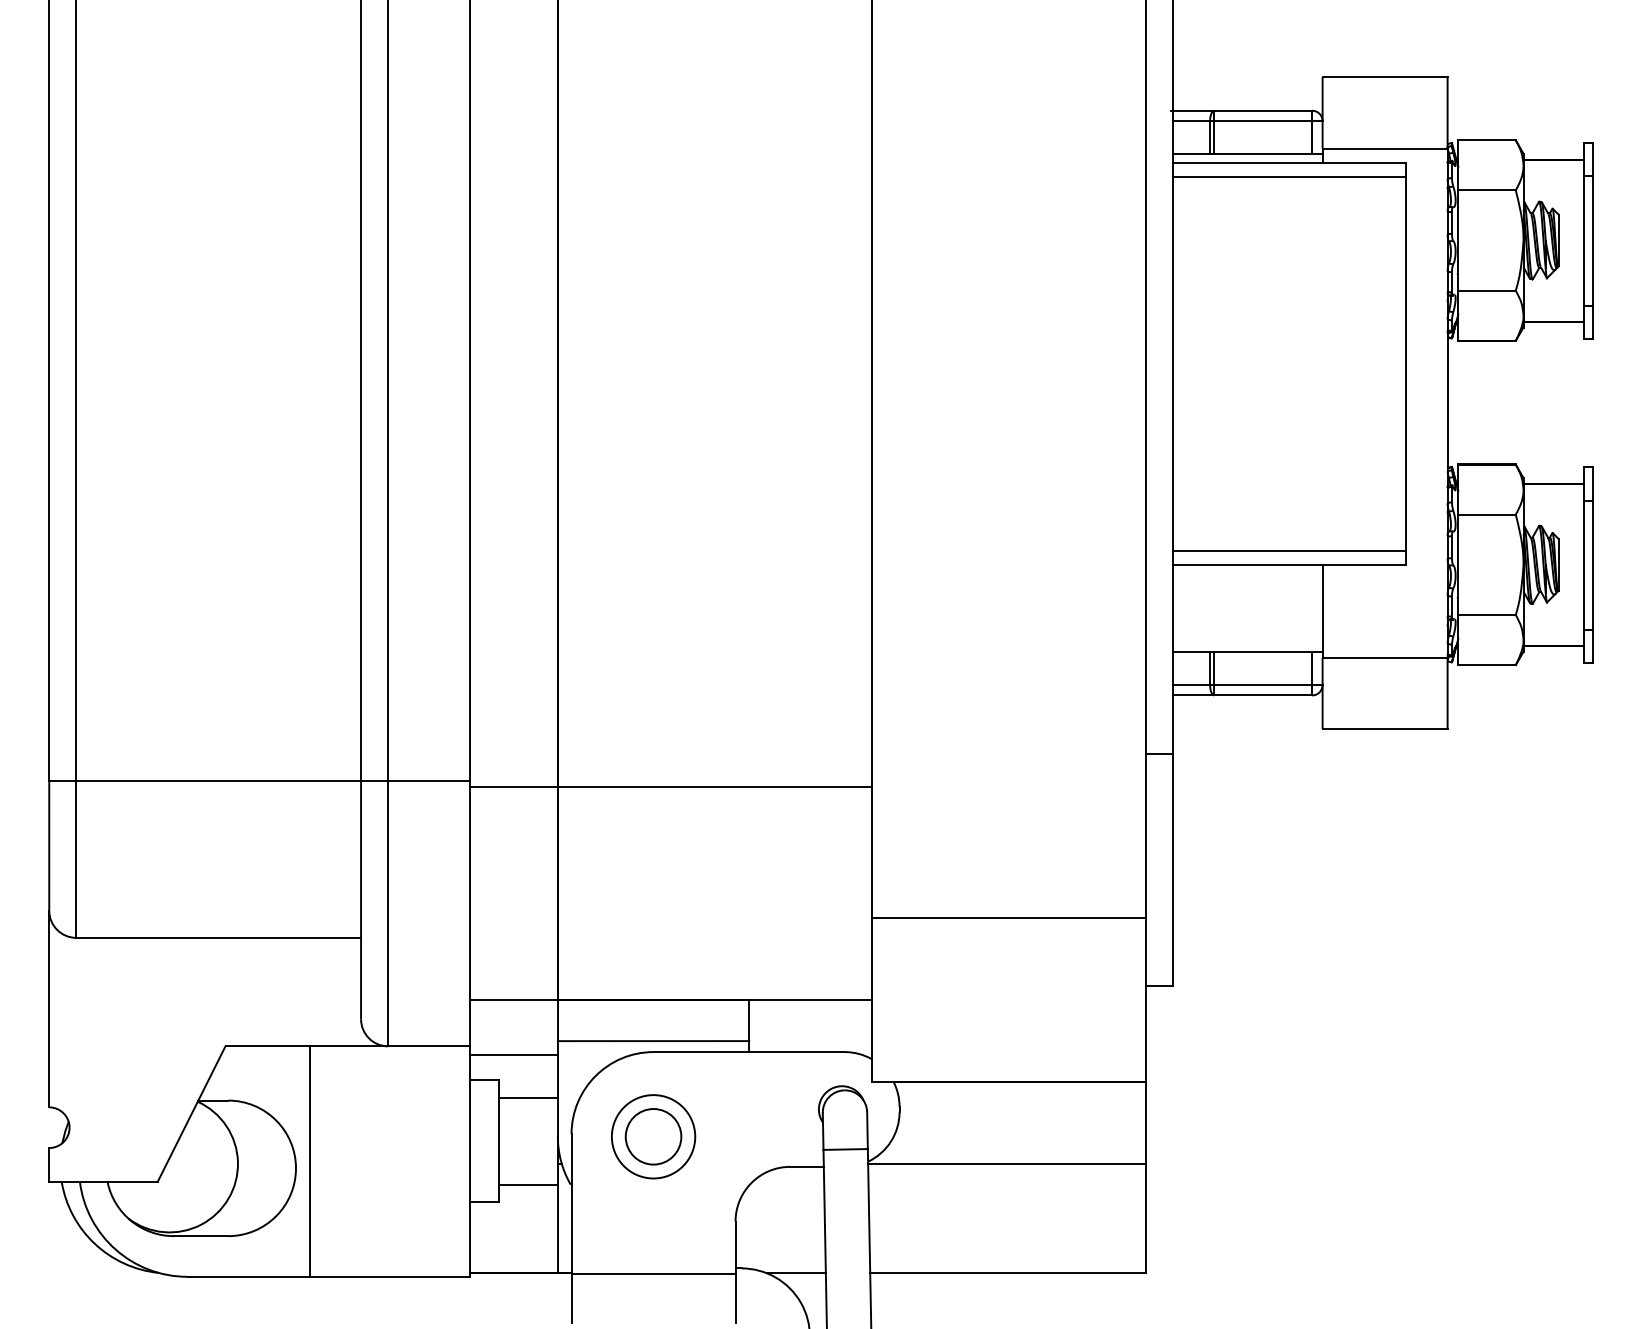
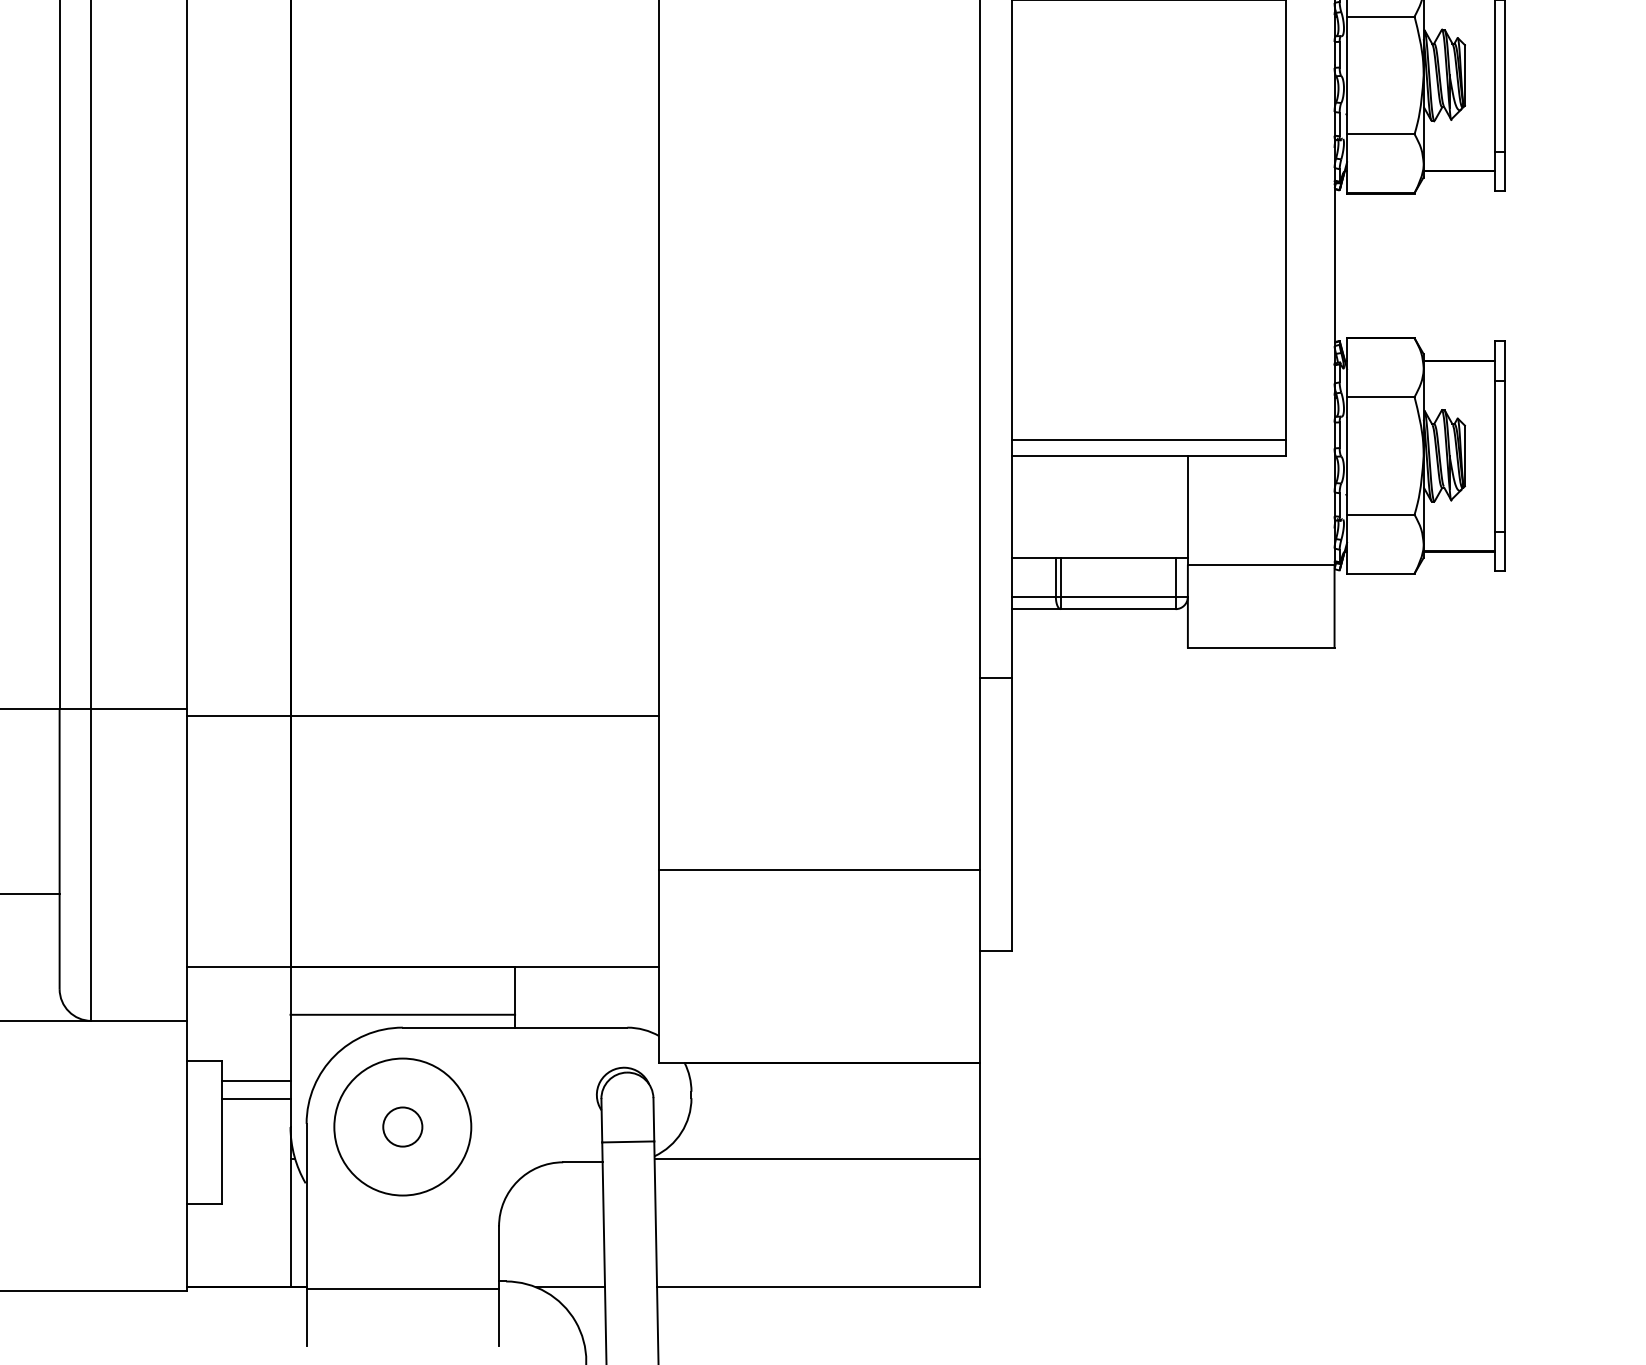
line: (513, 1054) -> (238, 1030), removed
circle: (653, 1136) -> (402, 1126), size x0.6
circle: (653, 1136) -> (402, 1126), size x1.4
line: (528, 1184) -> (256, 1098), moved

